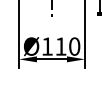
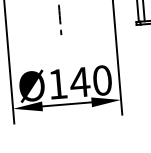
text: (60, 46) -> (79, 82), Ø110 -> Ø140

